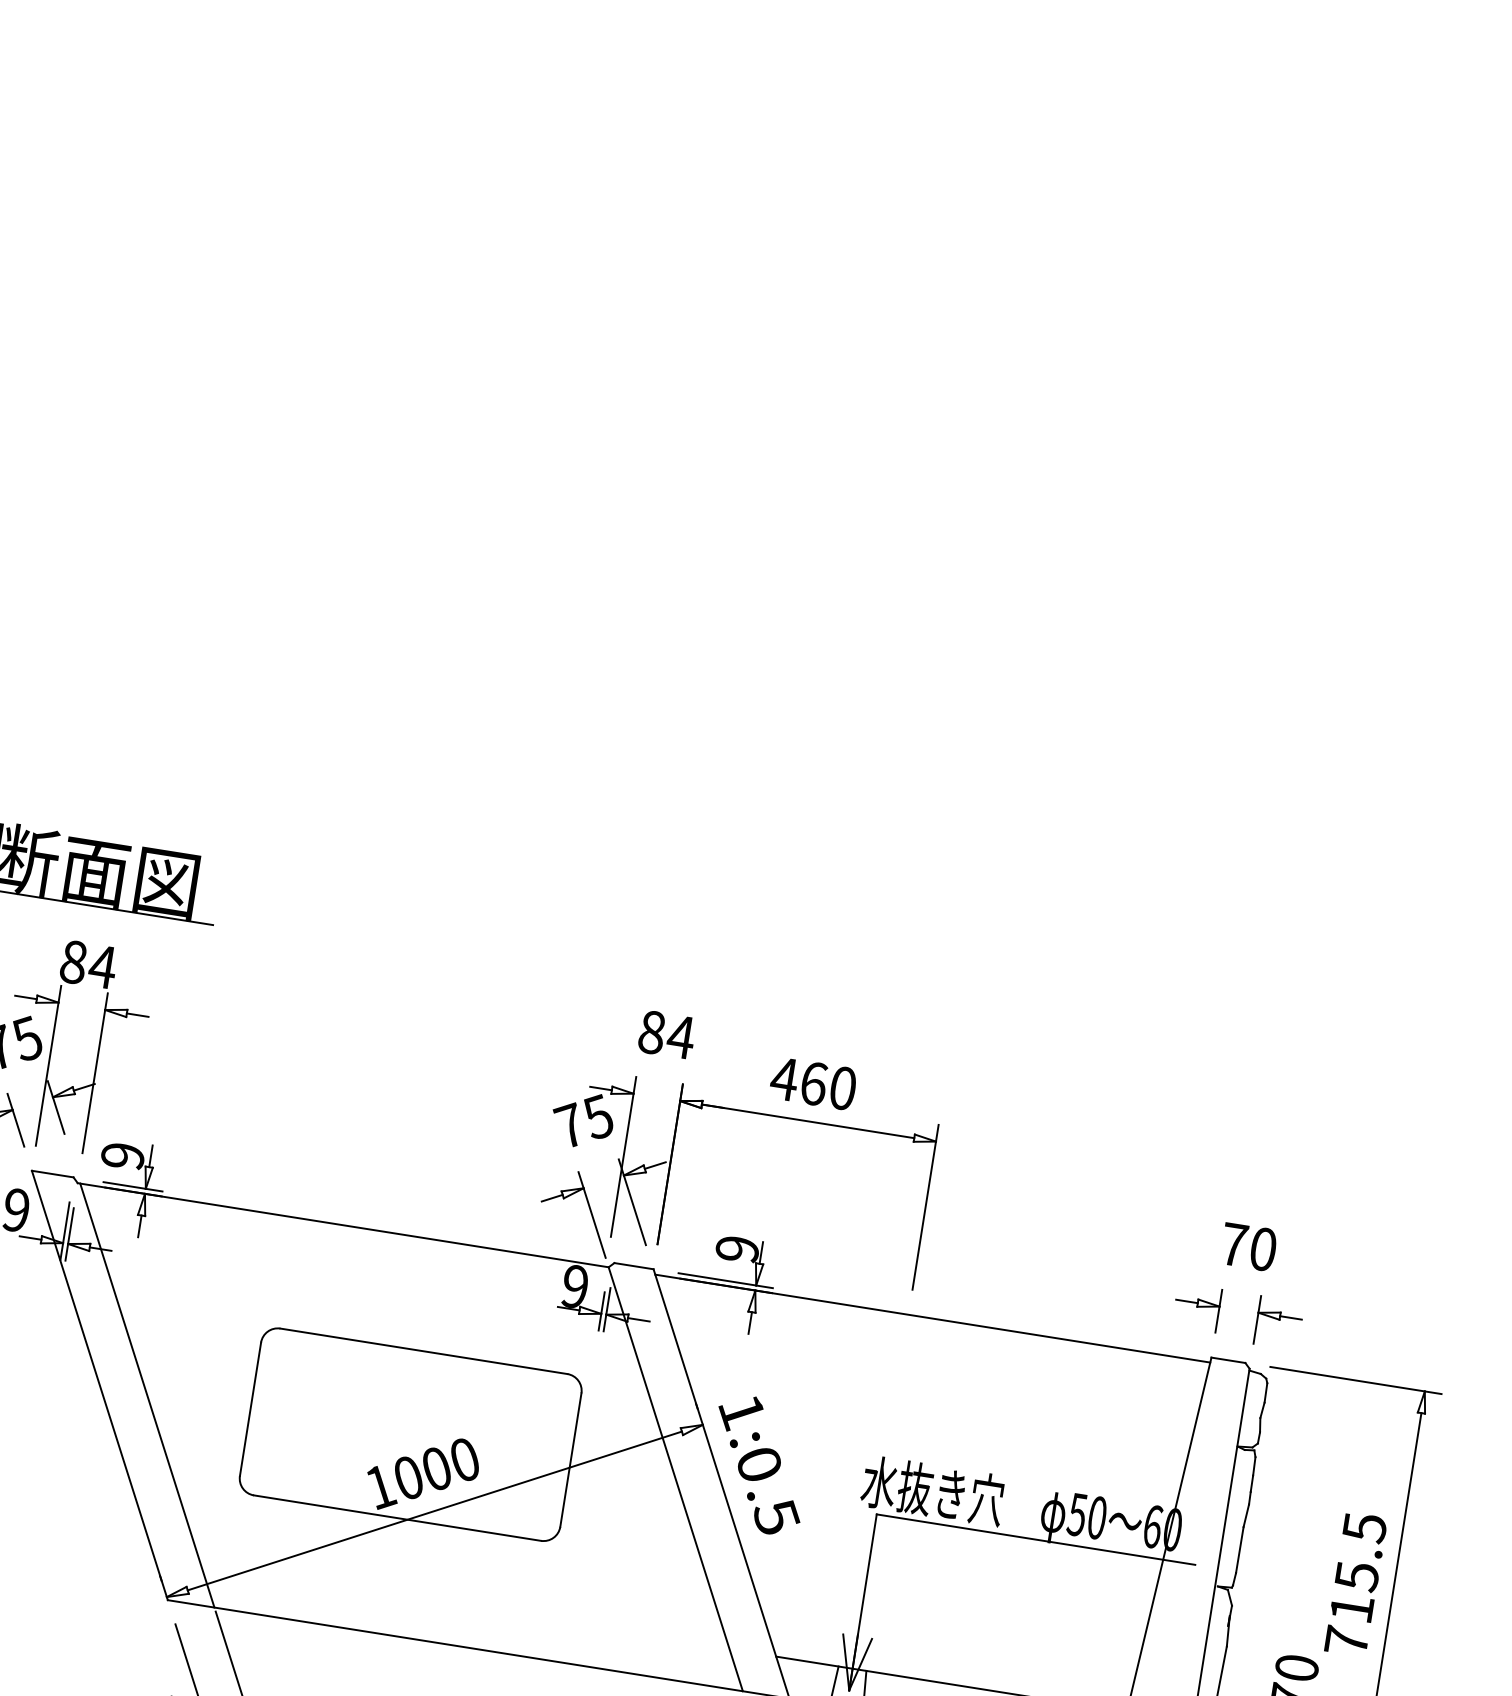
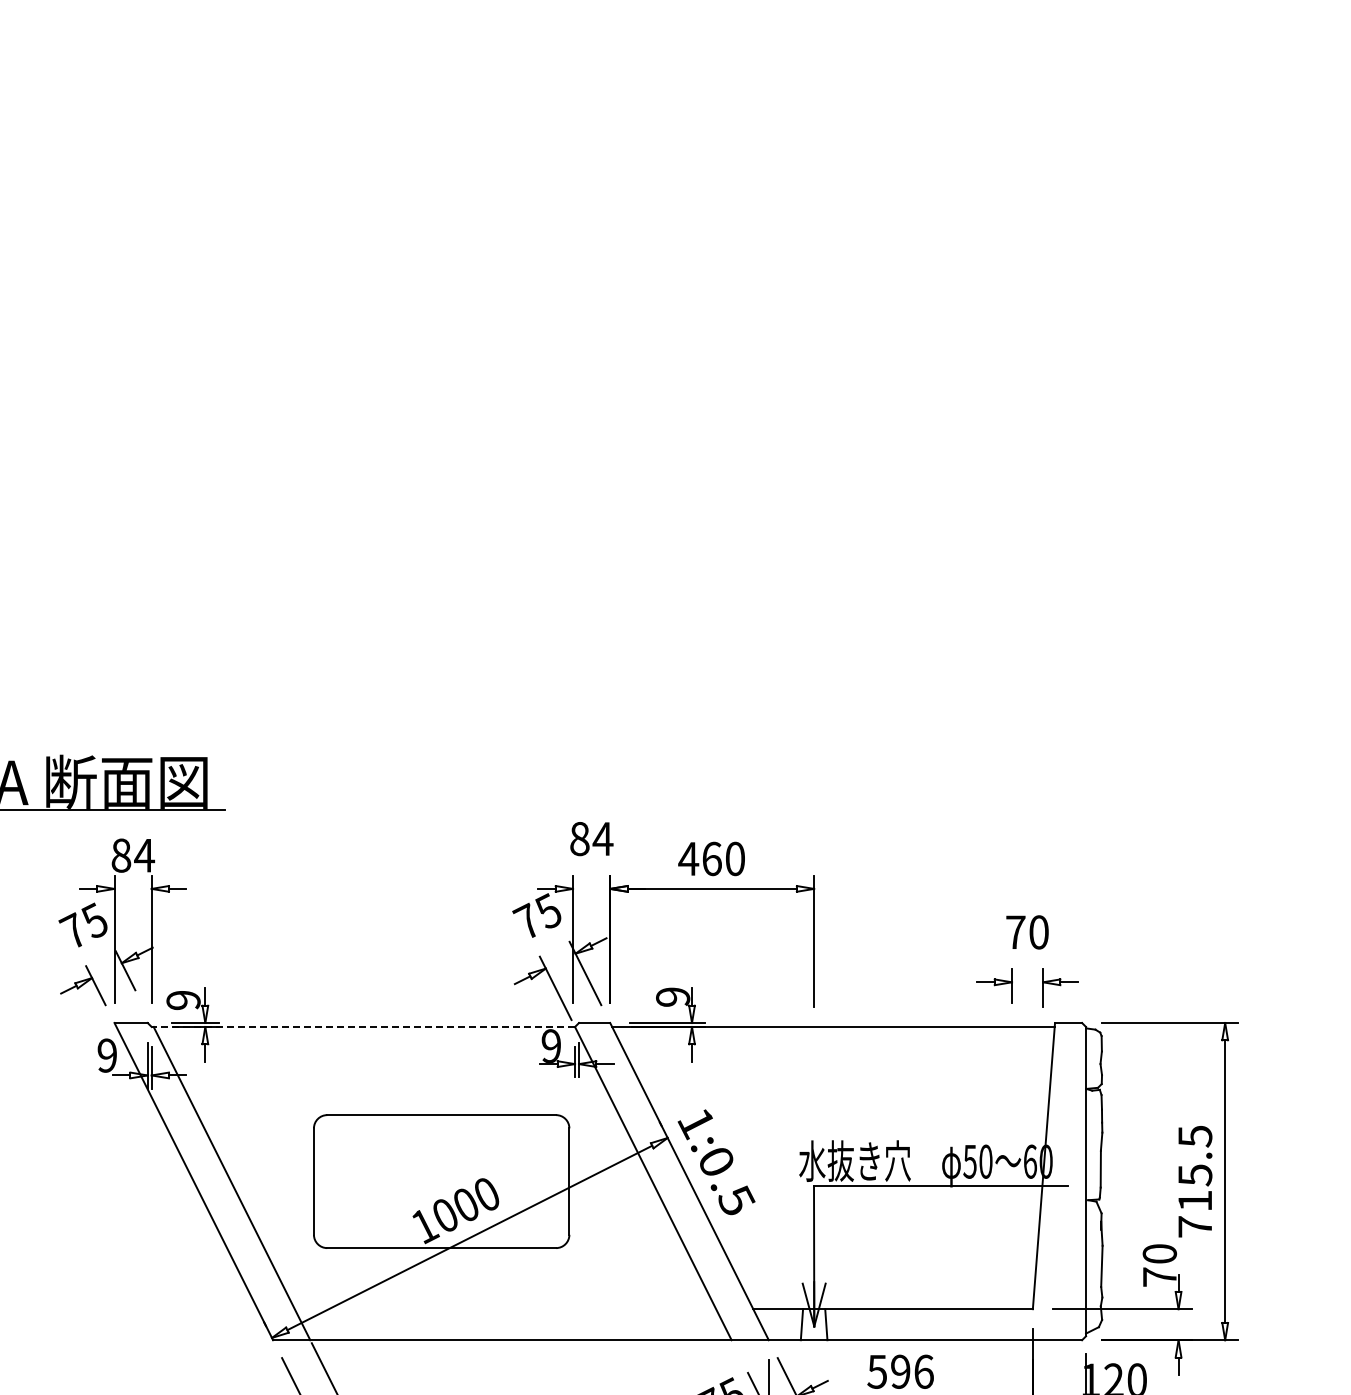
line: (343, 1224) -> (363, 1026), solid -> dashed
part: (1256, 1270) -> (1036, 949), moved

